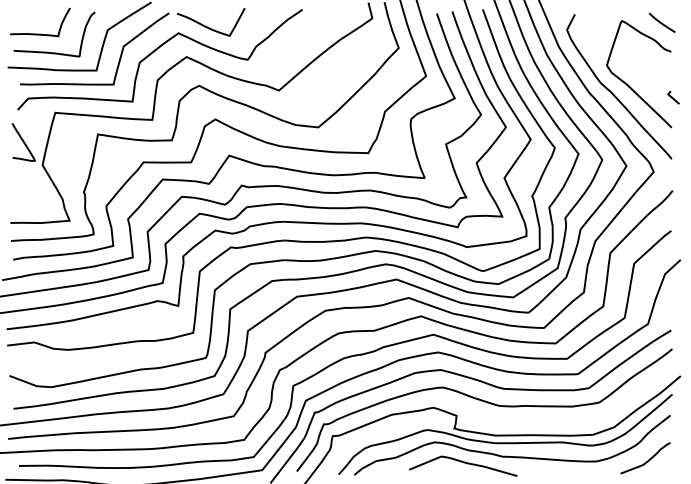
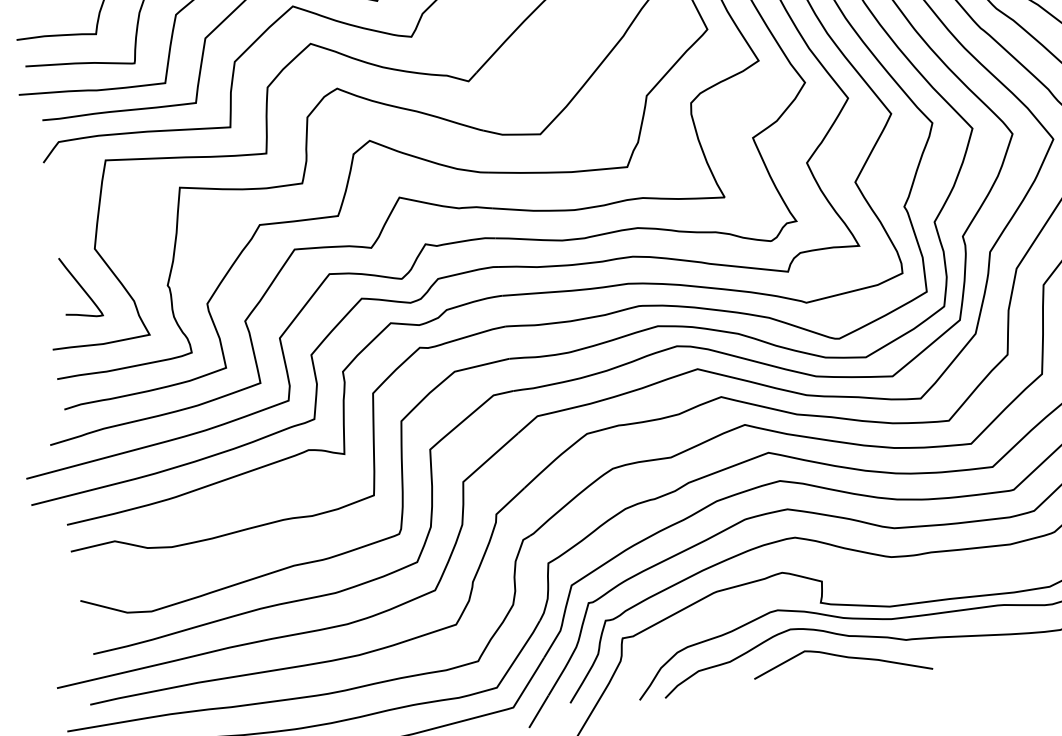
curve: (23, 142) -> (80, 287), moved

